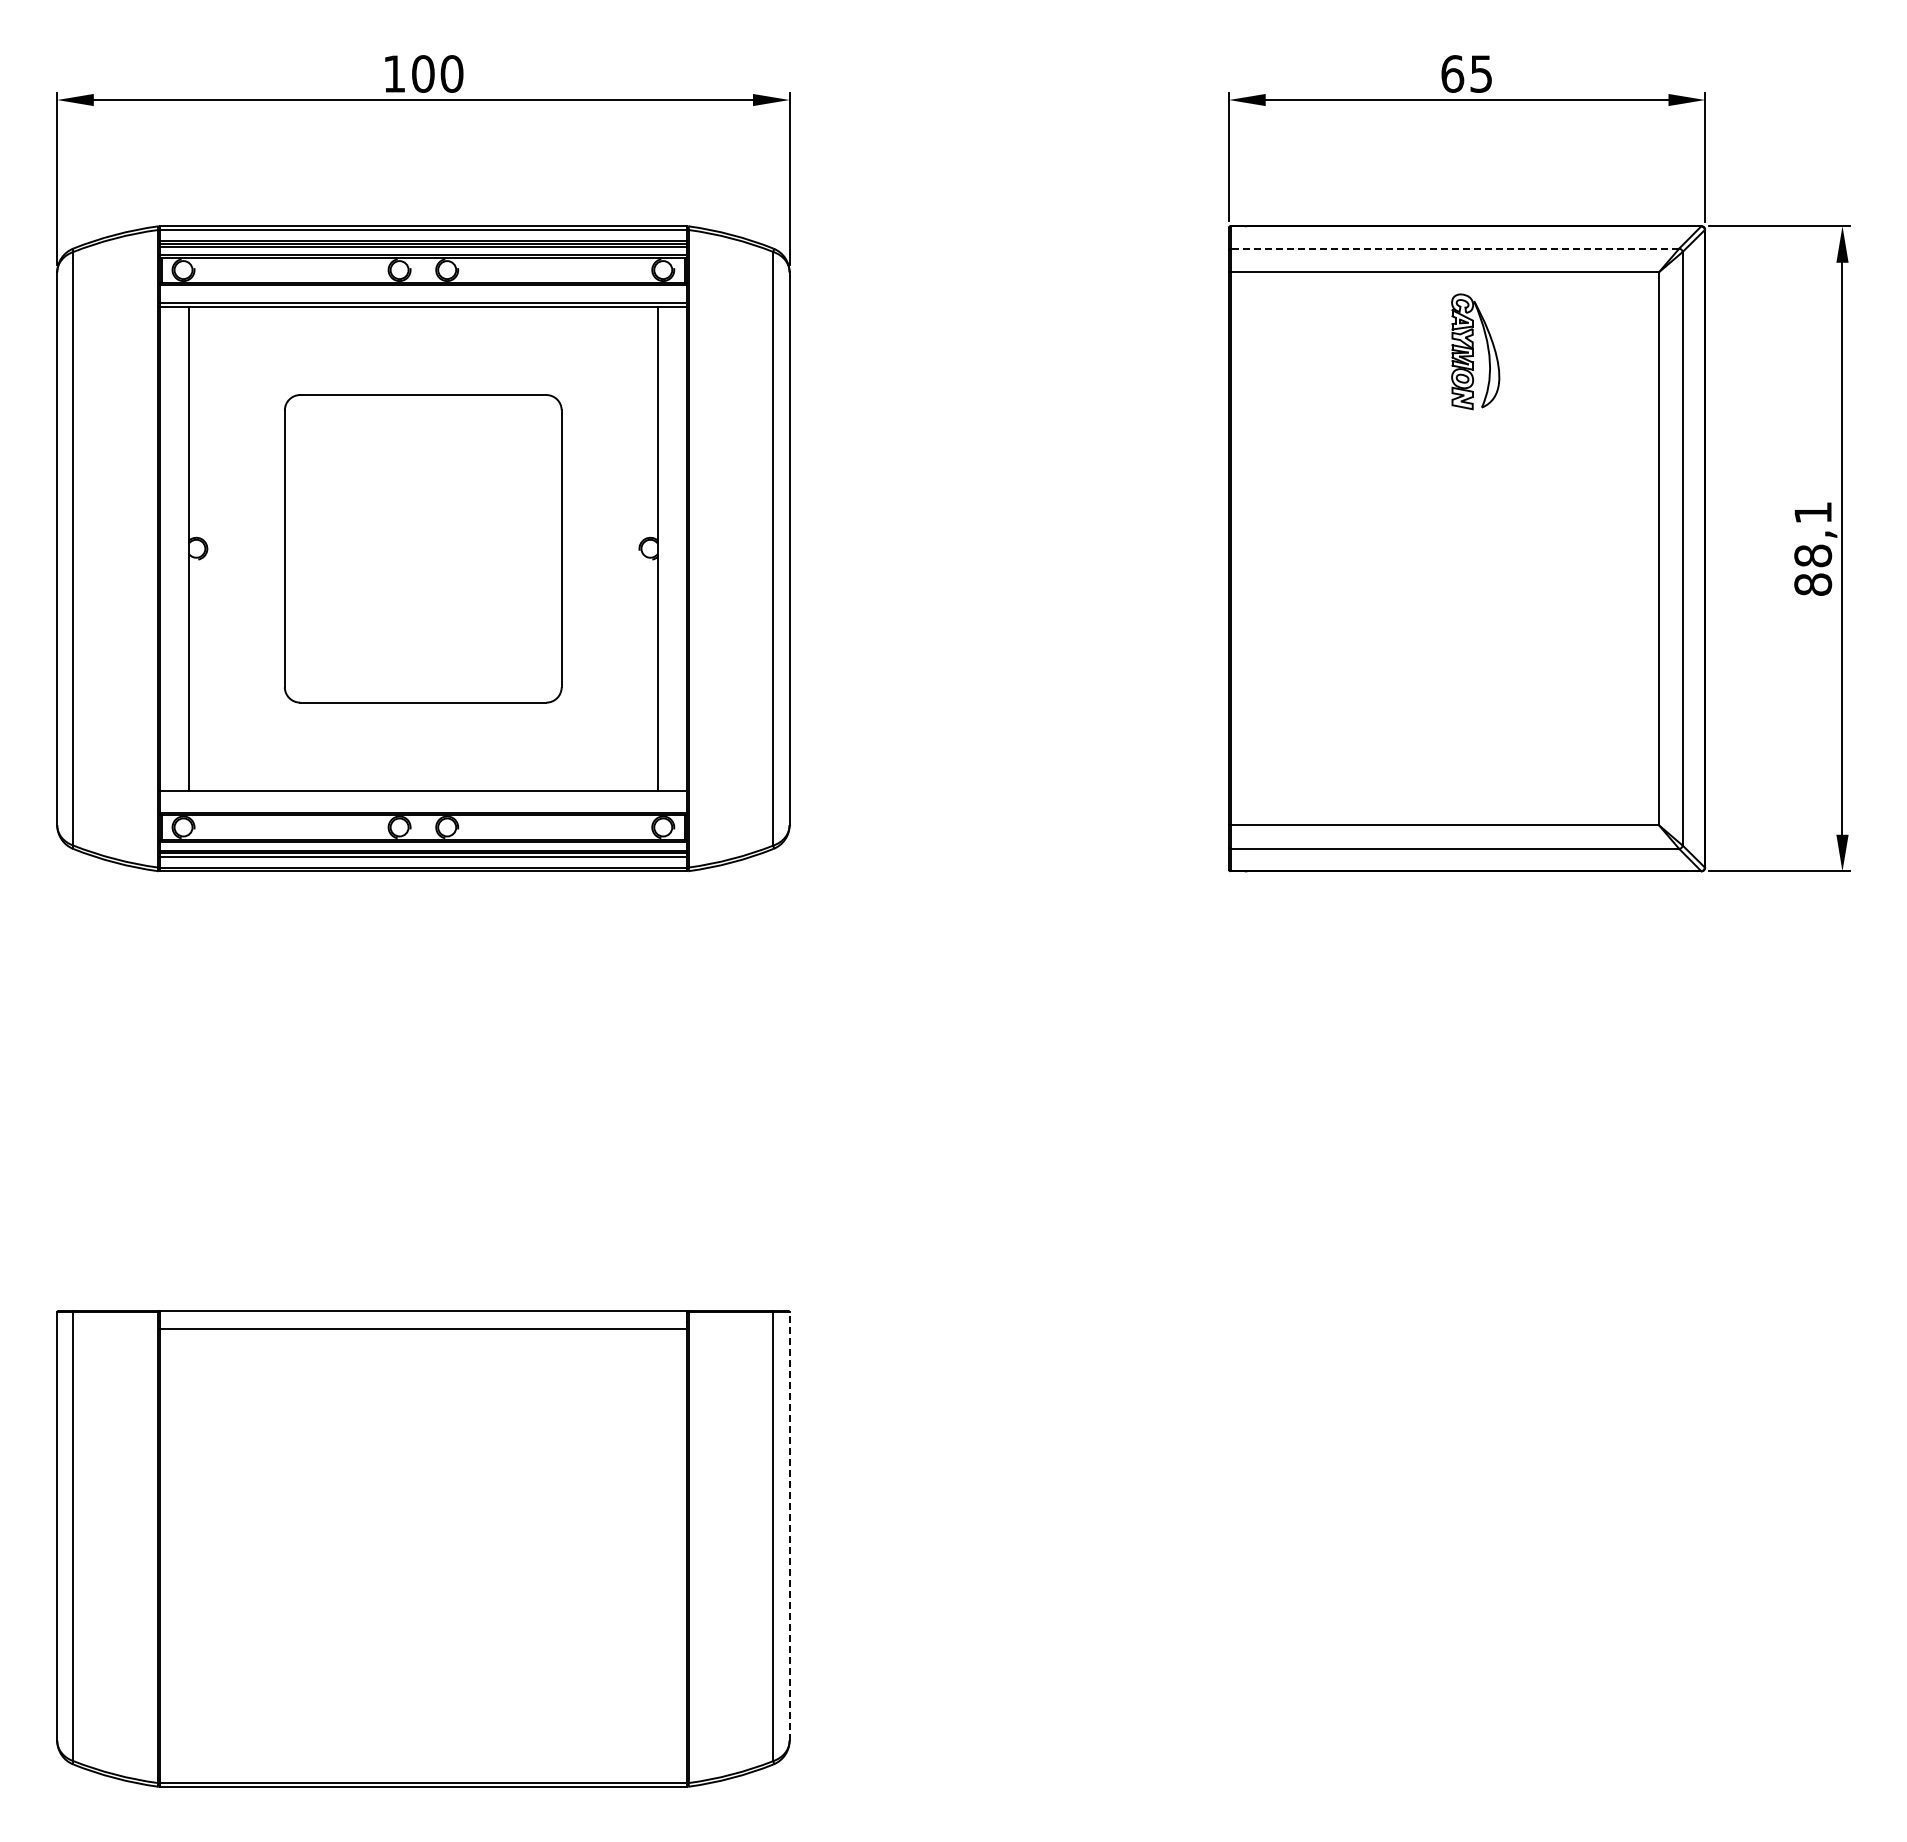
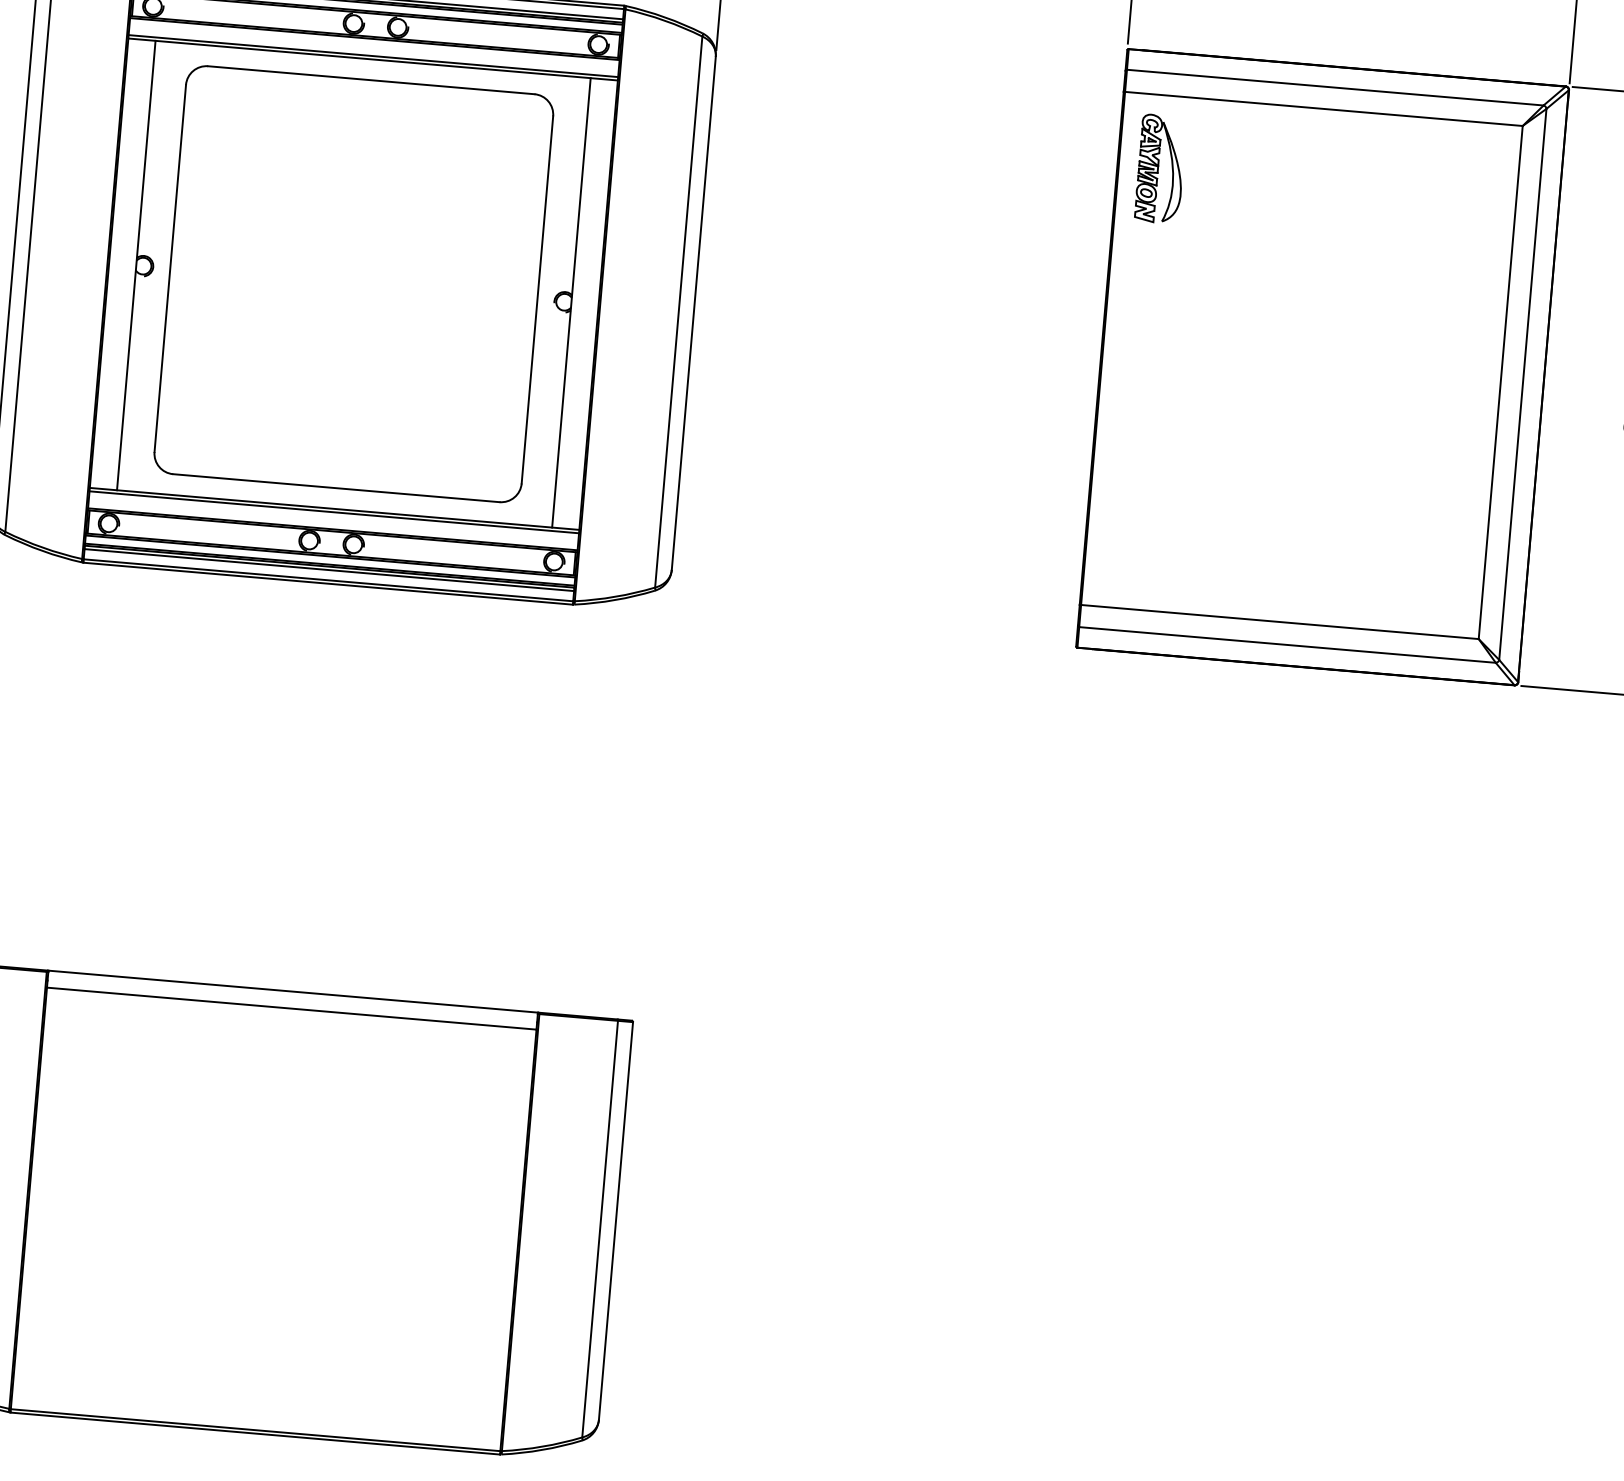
line: (1454, 248) -> (1334, 87), dashed -> solid
part: (1475, 351) -> (1160, 168), moved
part: (422, 548) -> (353, 283), size x1.43
line: (423, 794) -> (334, 512), added
line: (789, 1525) -> (615, 1220), dashed -> solid

